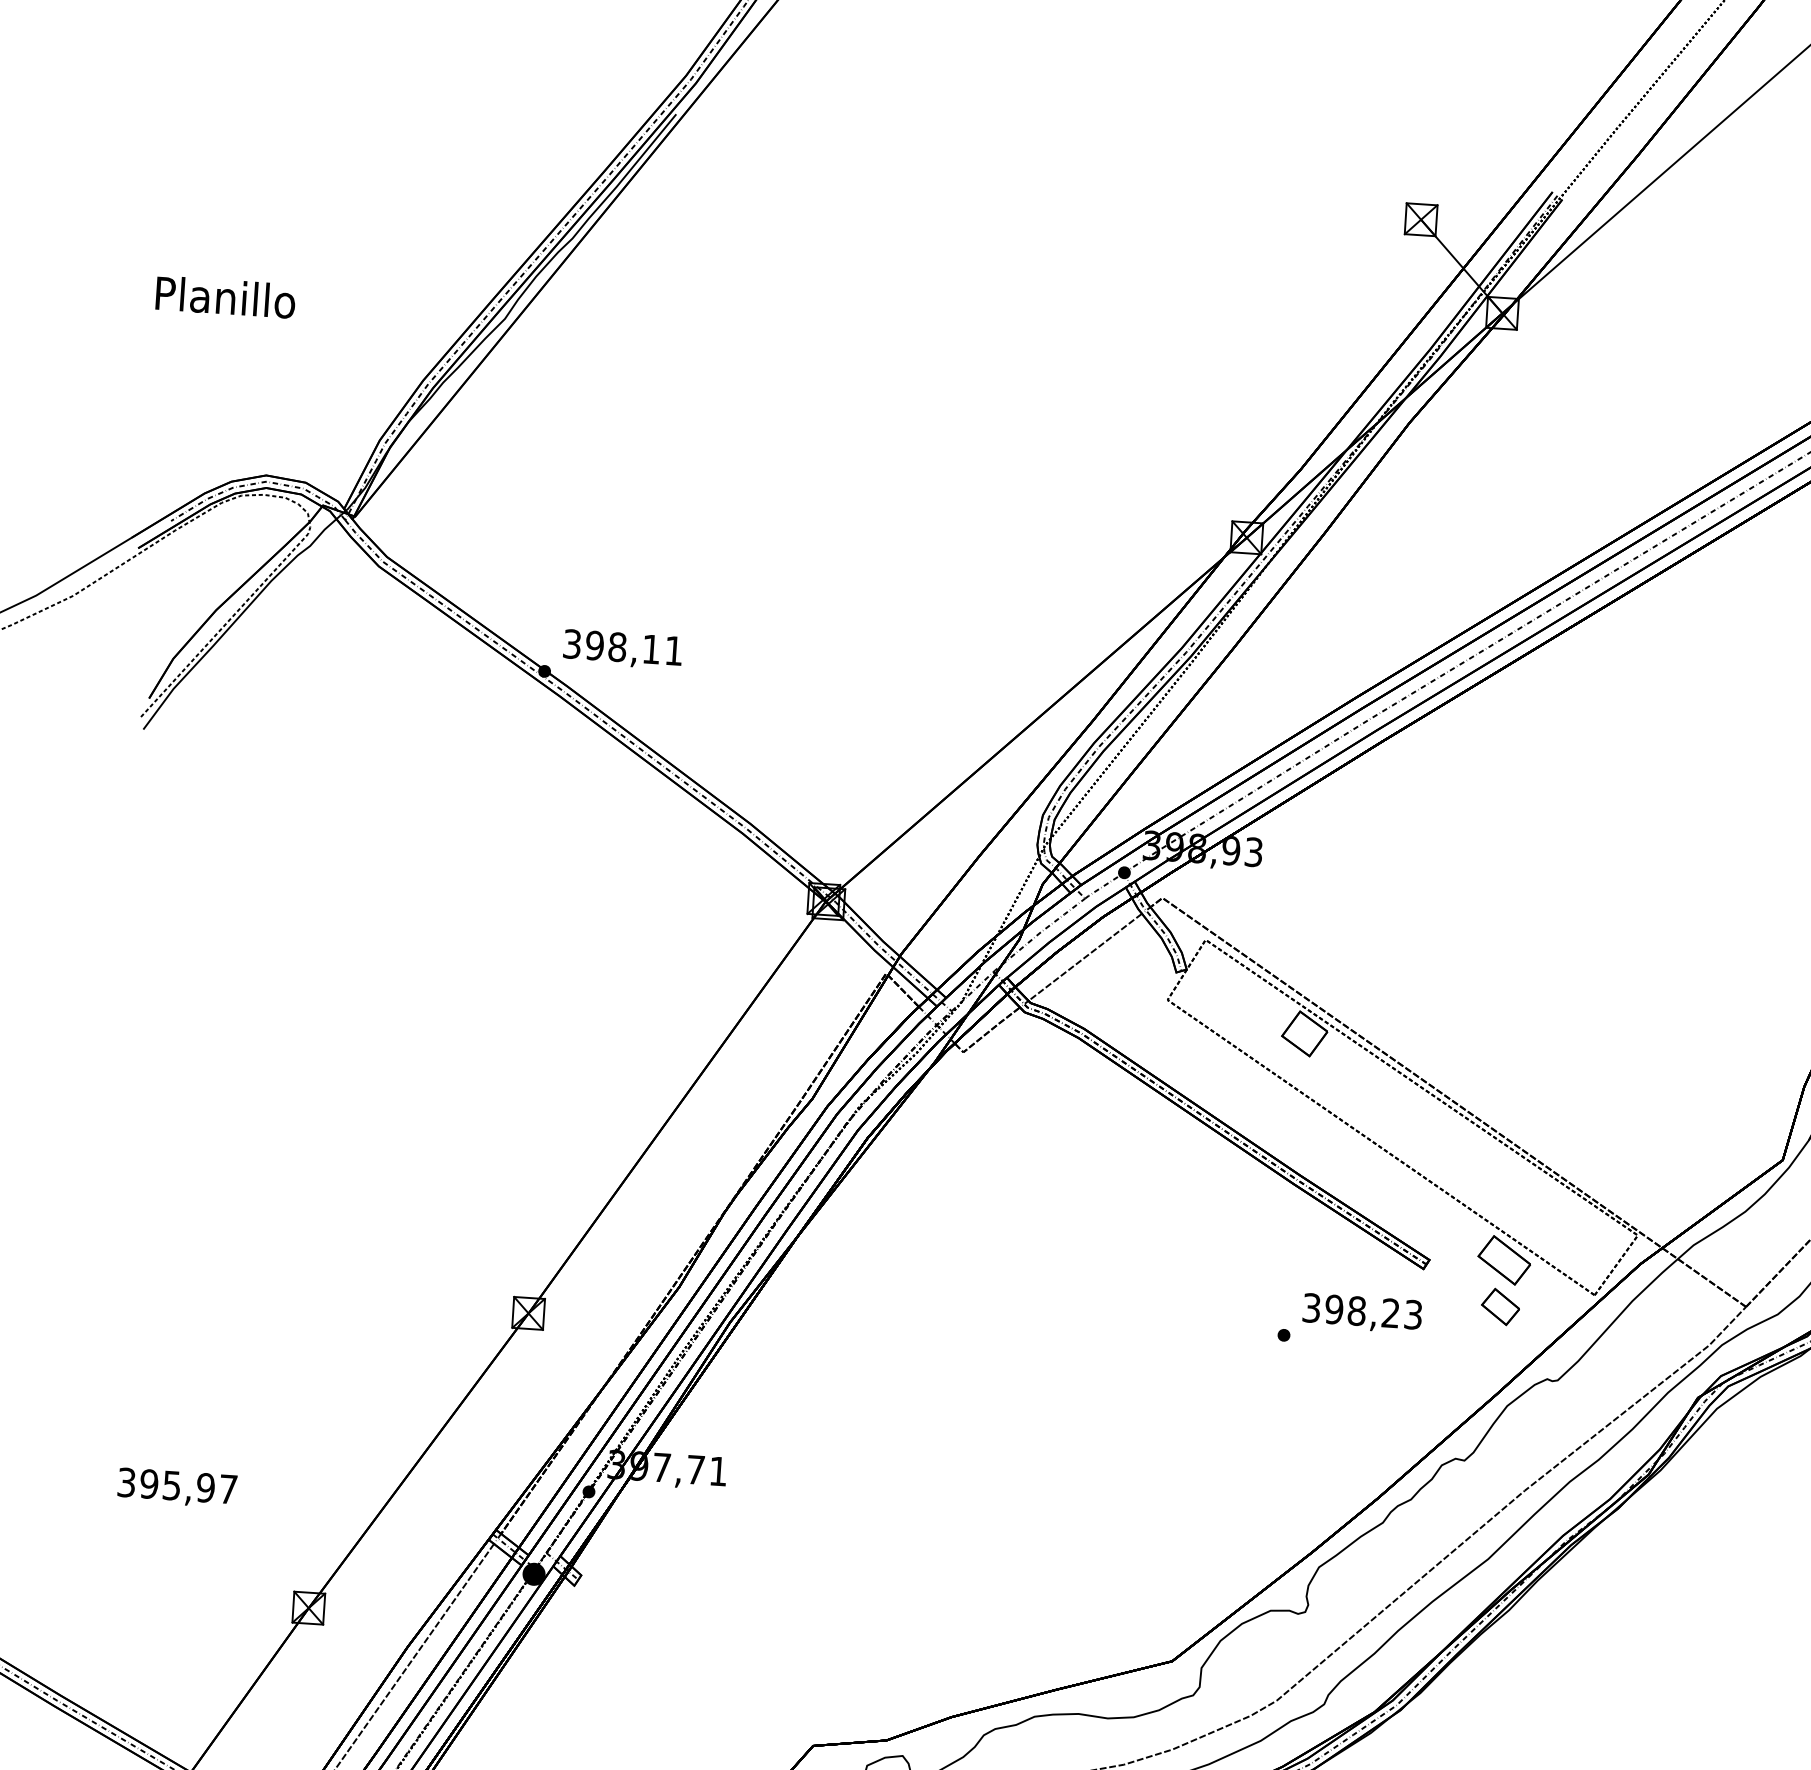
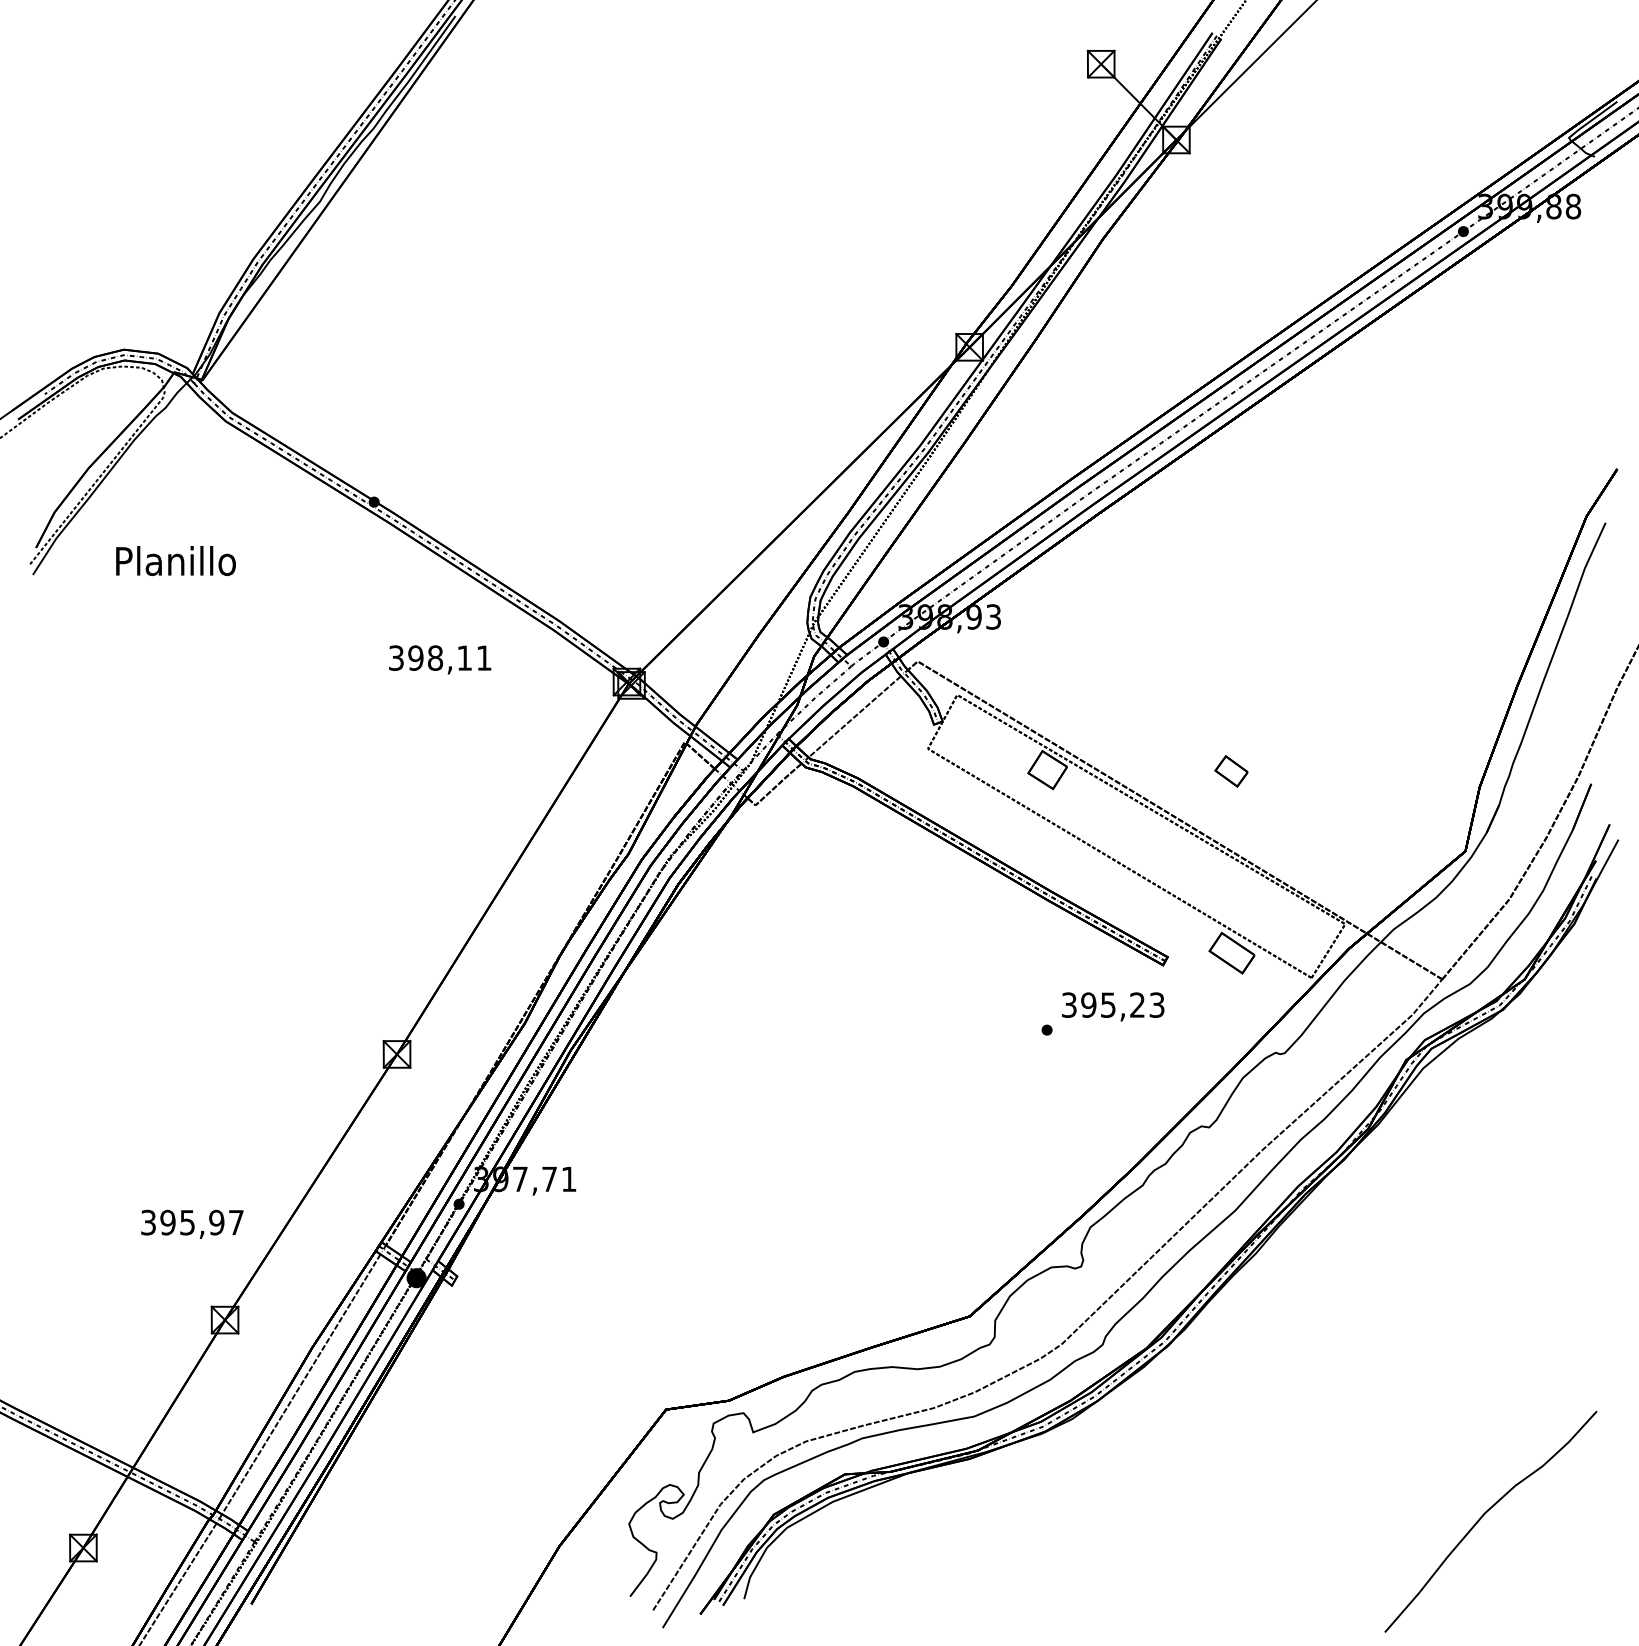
text: (225, 296) -> (175, 560), moved
text: (623, 649) -> (440, 659), moved
part: (1500, 1307) -> (1231, 771), moved
text: (1356, 1310) -> (1107, 1004), 398,23 -> 395,23
text: (177, 1486) -> (192, 1223), moved

